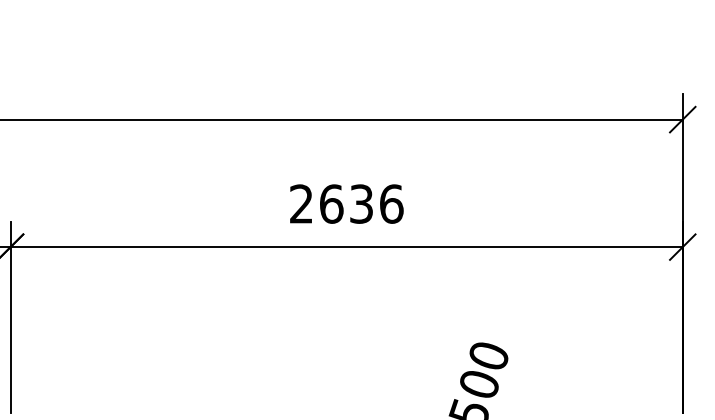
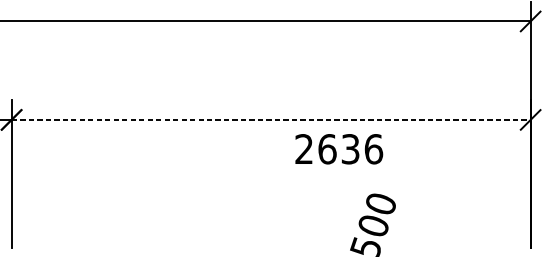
text: (346, 203) -> (338, 148), moved
line: (347, 247) -> (271, 120), solid -> dashed

